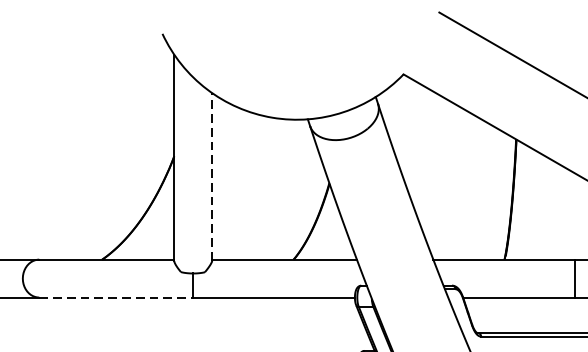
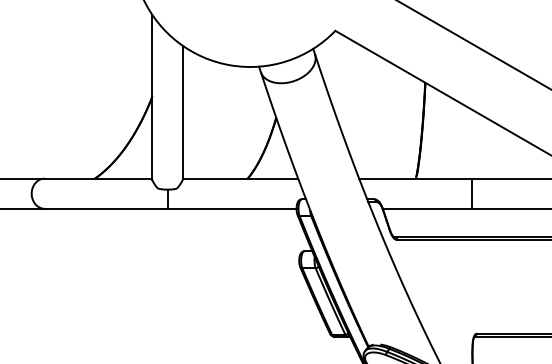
line: (211, 176) -> (182, 112), dashed -> solid
line: (116, 297) -> (106, 208), dashed -> solid

